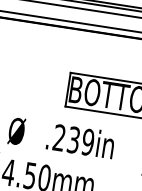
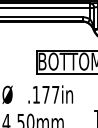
text: (73, 139) -> (45, 94), .239in -> .177in

